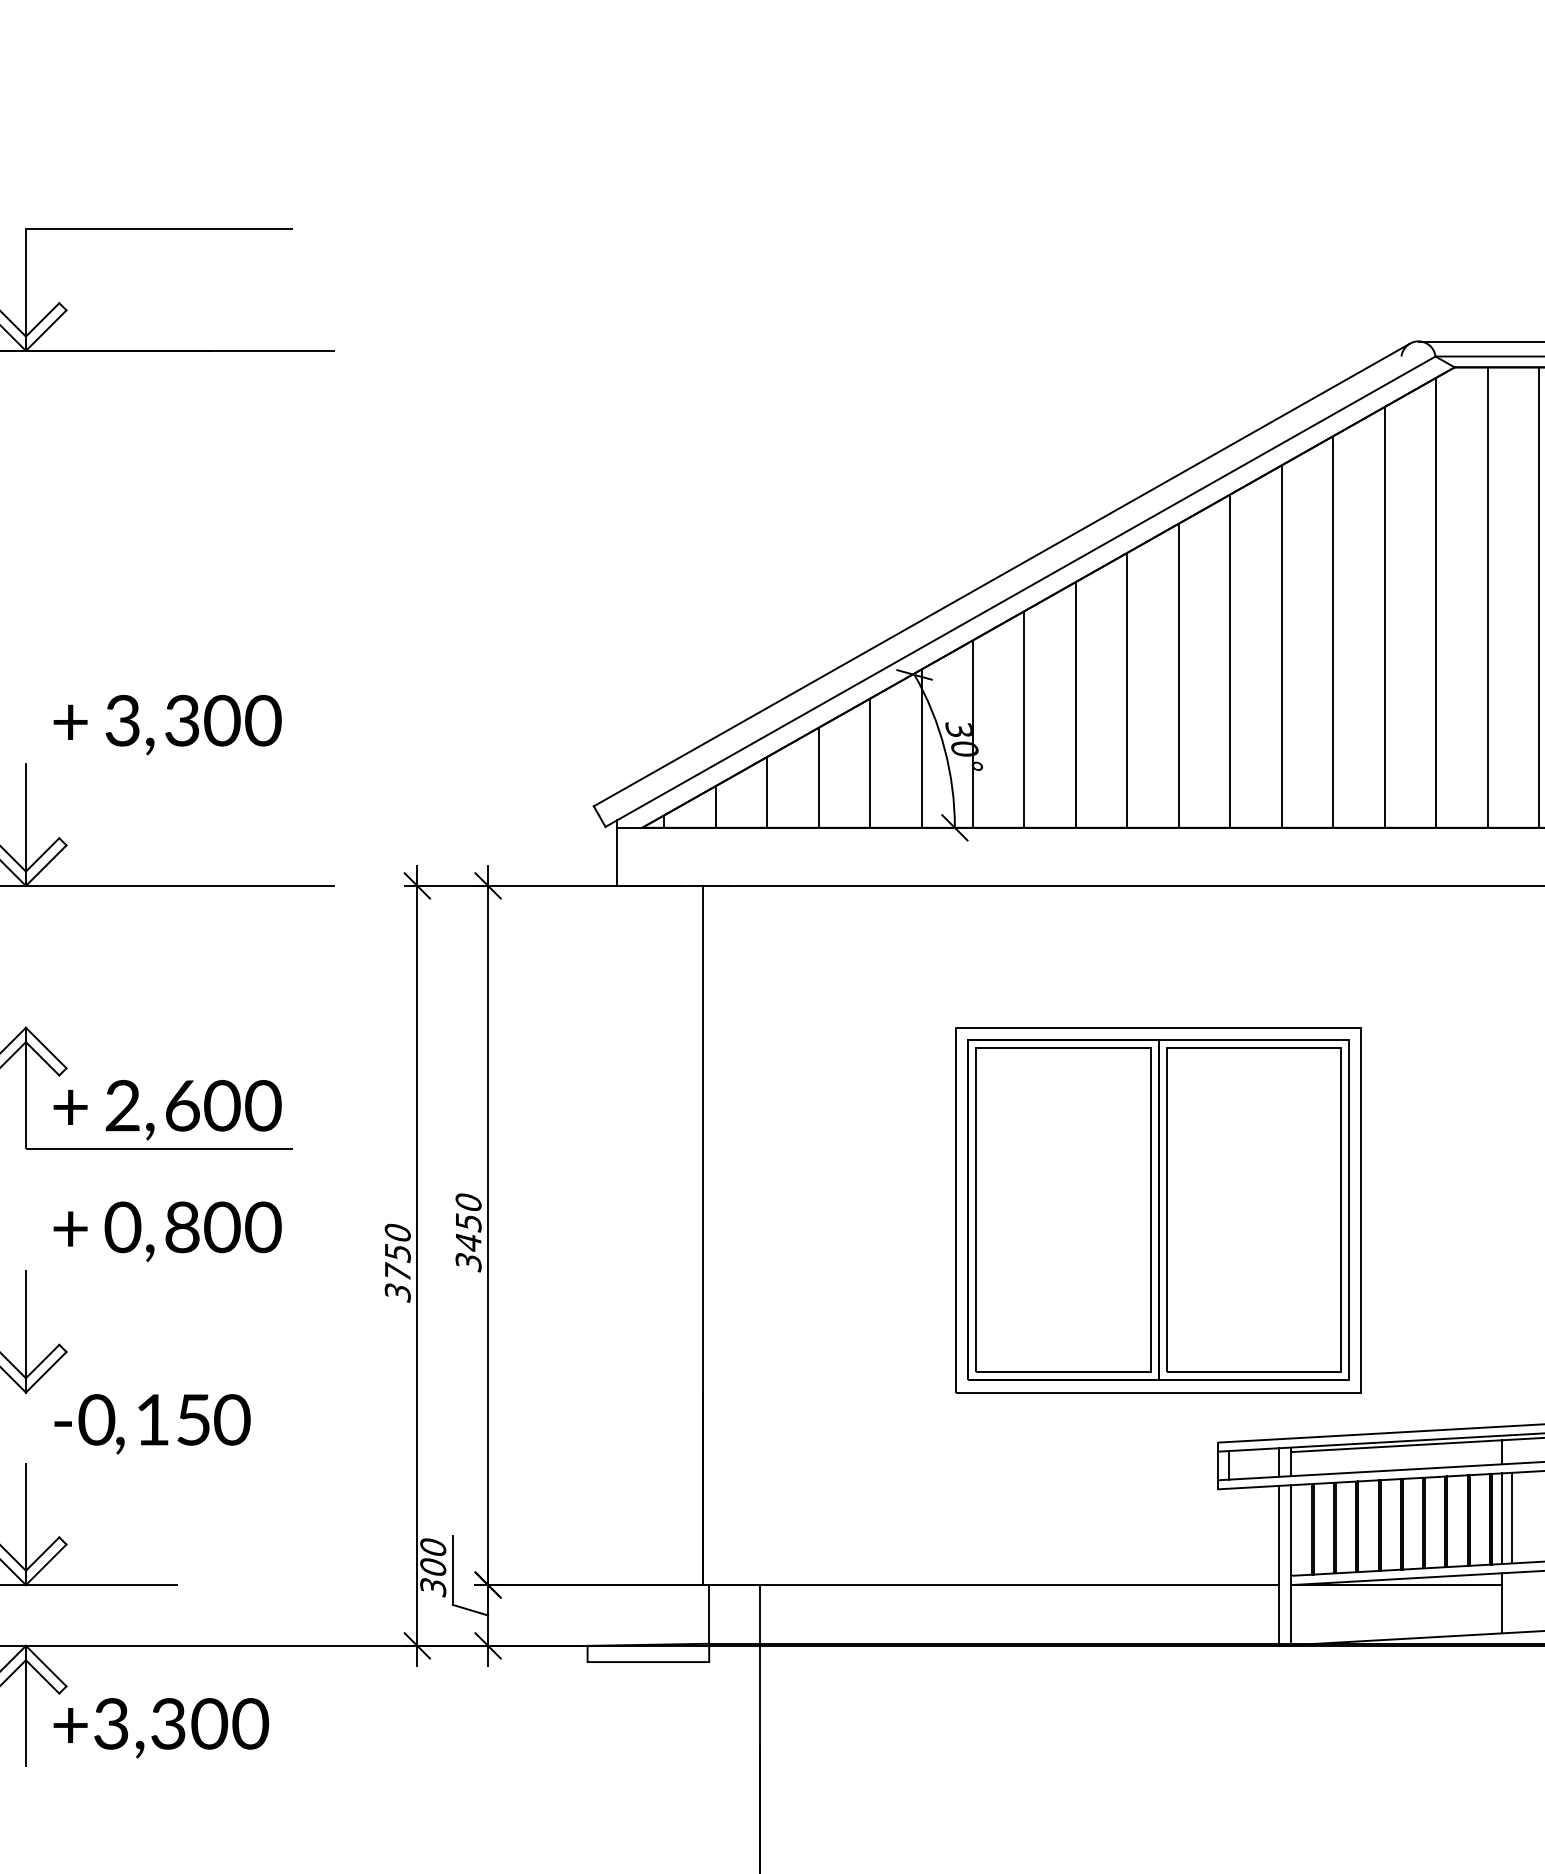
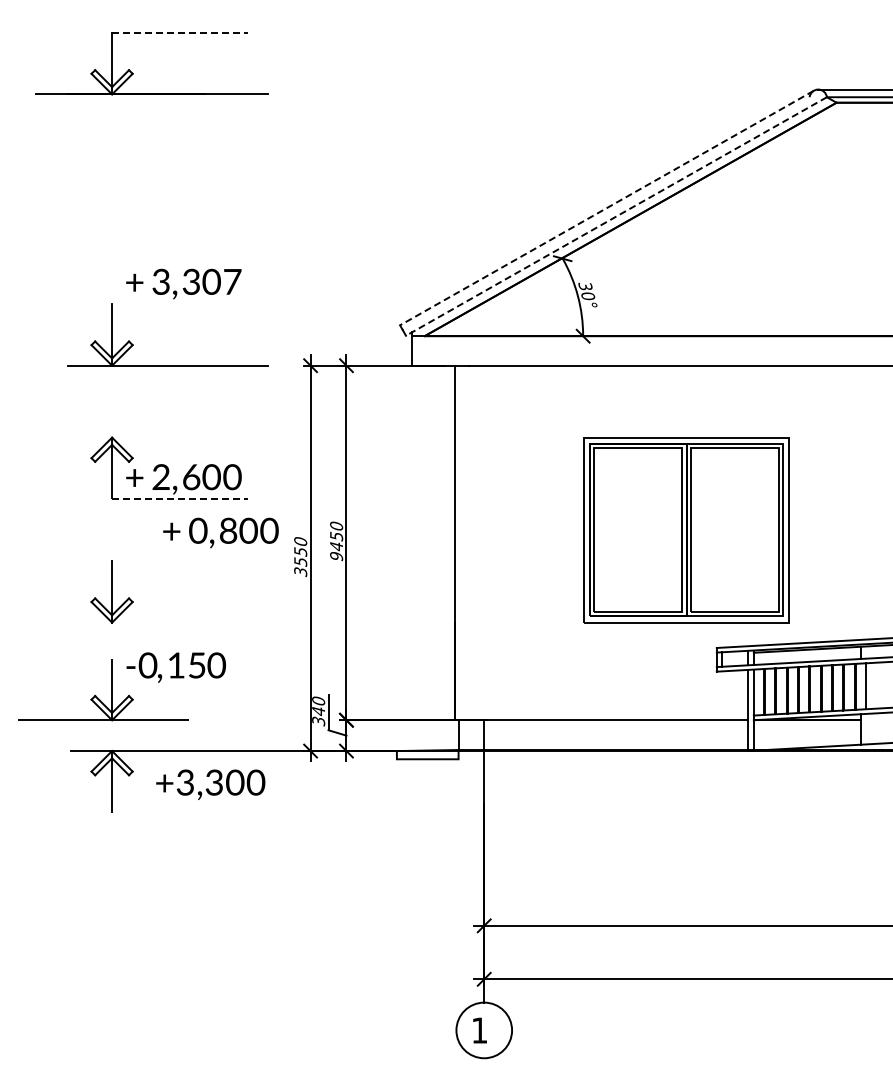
line: (158, 228) -> (179, 32), solid -> dashed
line: (1000, 575) -> (606, 208), solid -> dashed
line: (1020, 591) -> (616, 216), solid -> dashed
hatch: (1101, 597) -> (657, 219), removed
text: (263, 719) -> (232, 281), 00 -> 07
line: (158, 1149) -> (179, 499), solid -> dashed
text: (166, 1230) -> (220, 532), moved
text: (468, 1262) -> (336, 556), 3450 -> 9450
text: (397, 1272) -> (300, 561), 3750 -> 3550
text: (150, 1423) -> (175, 667), moved
line: (1501, 1518) -> (860, 686), removed
text: (432, 1567) -> (318, 711), 300 -> 340
text: (160, 1727) -> (210, 784), moved

